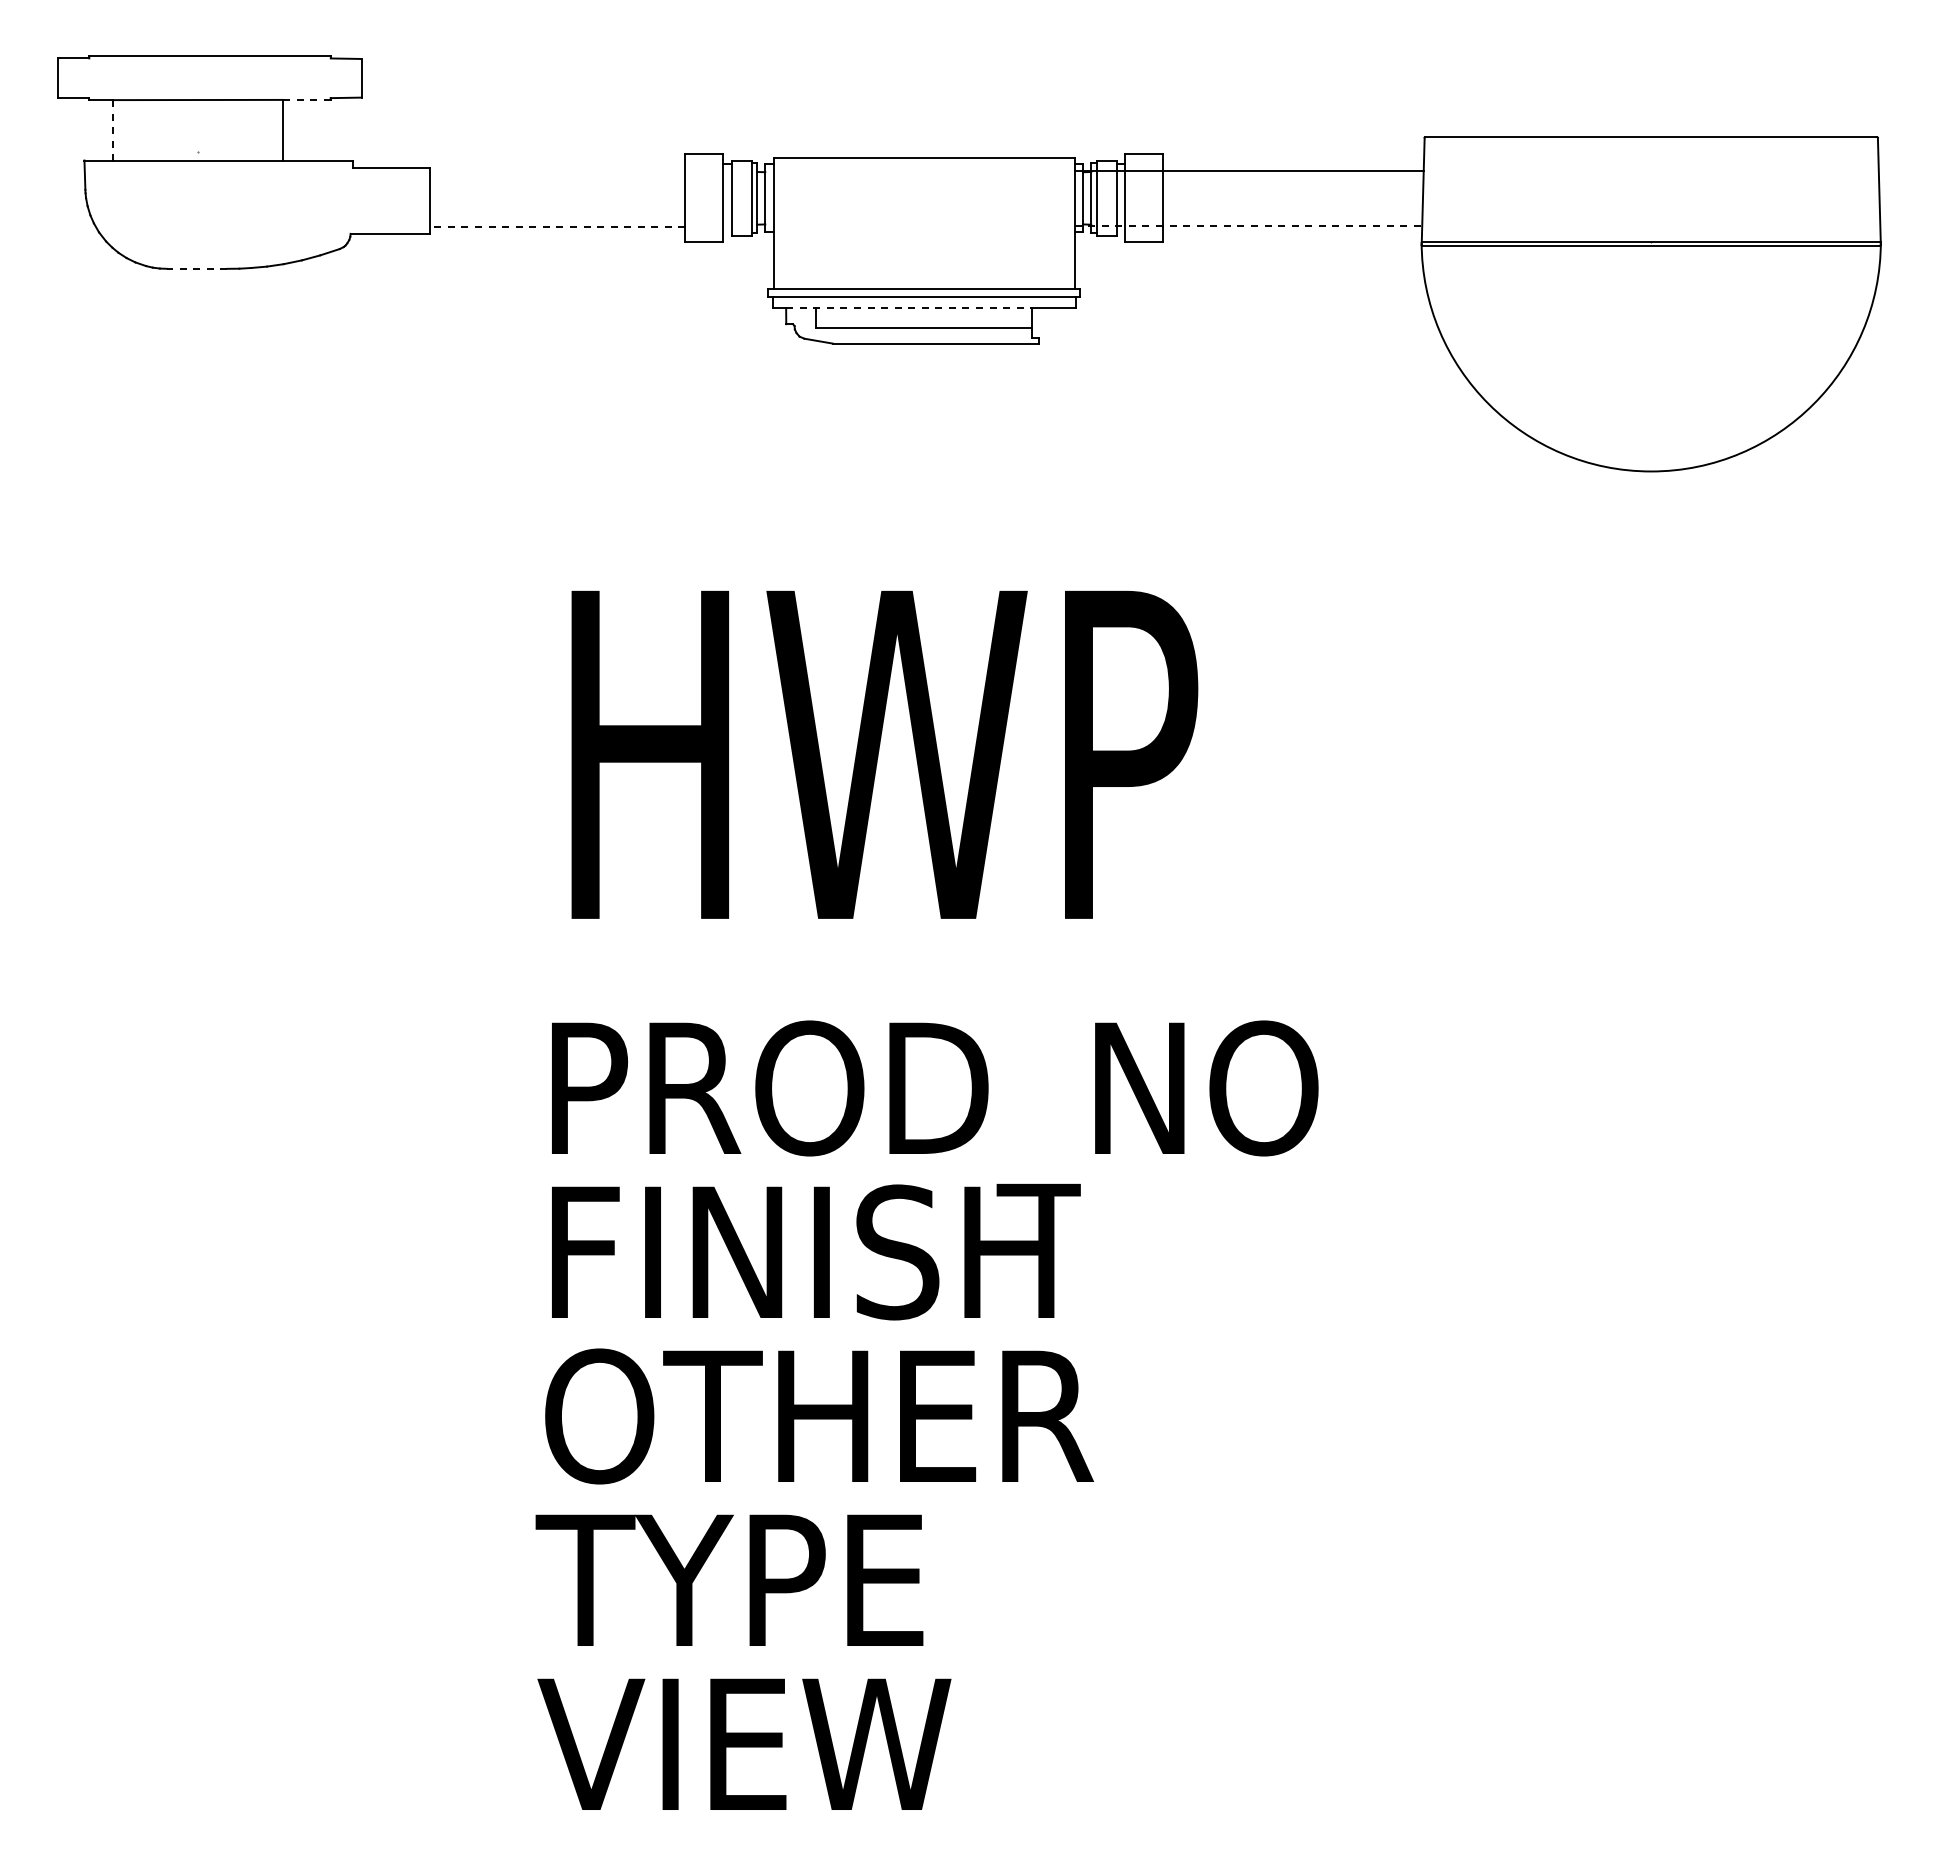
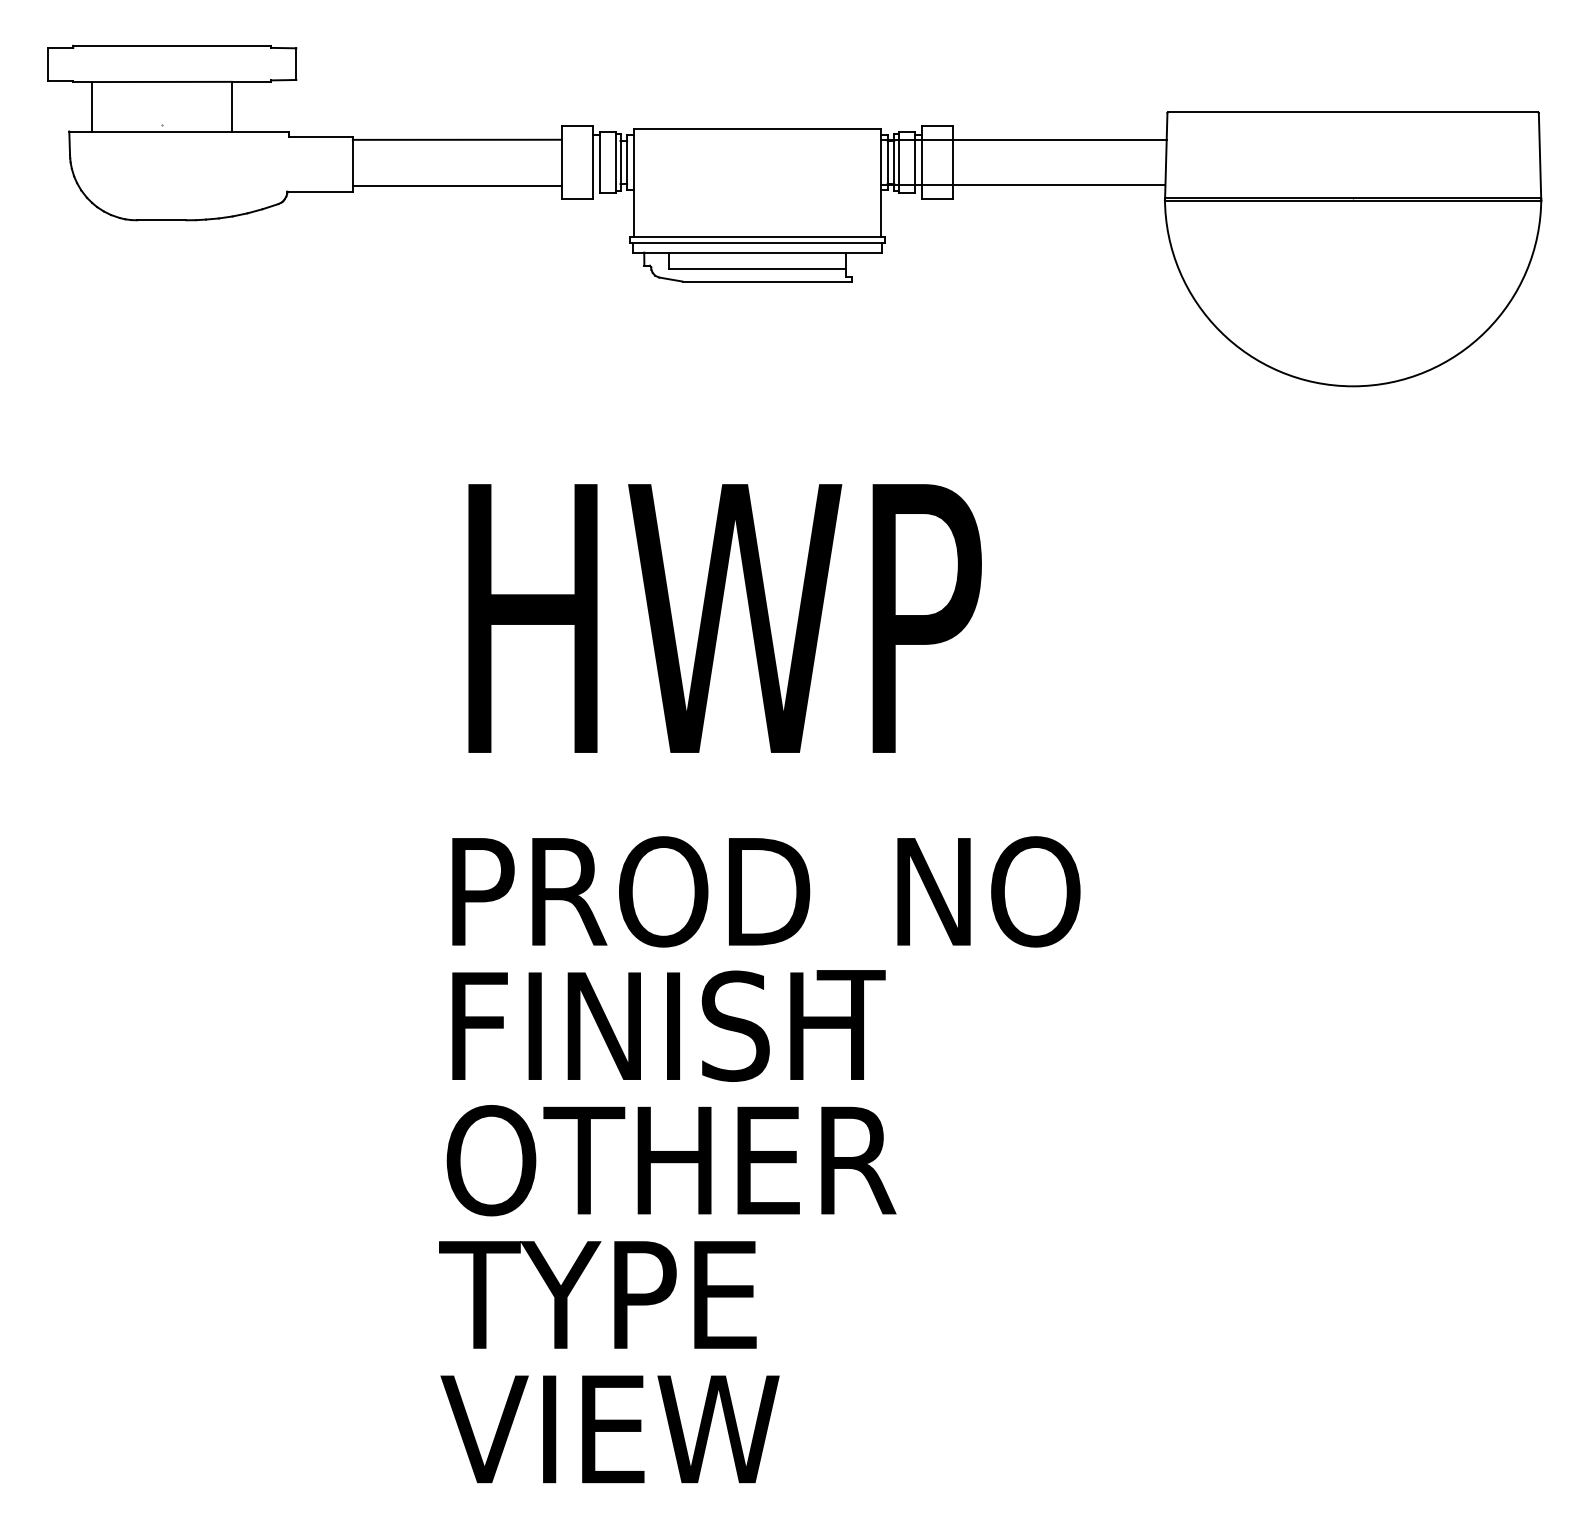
line: (307, 99) -> (252, 81), dashed -> solid
line: (112, 130) -> (92, 106), dashed -> solid
line: (557, 170) -> (456, 139), added
line: (1248, 225) -> (1023, 184), dashed -> solid
line: (557, 226) -> (456, 185), dashed -> solid
line: (196, 268) -> (161, 220), dashed -> solid
line: (909, 308) -> (745, 252), dashed -> solid

